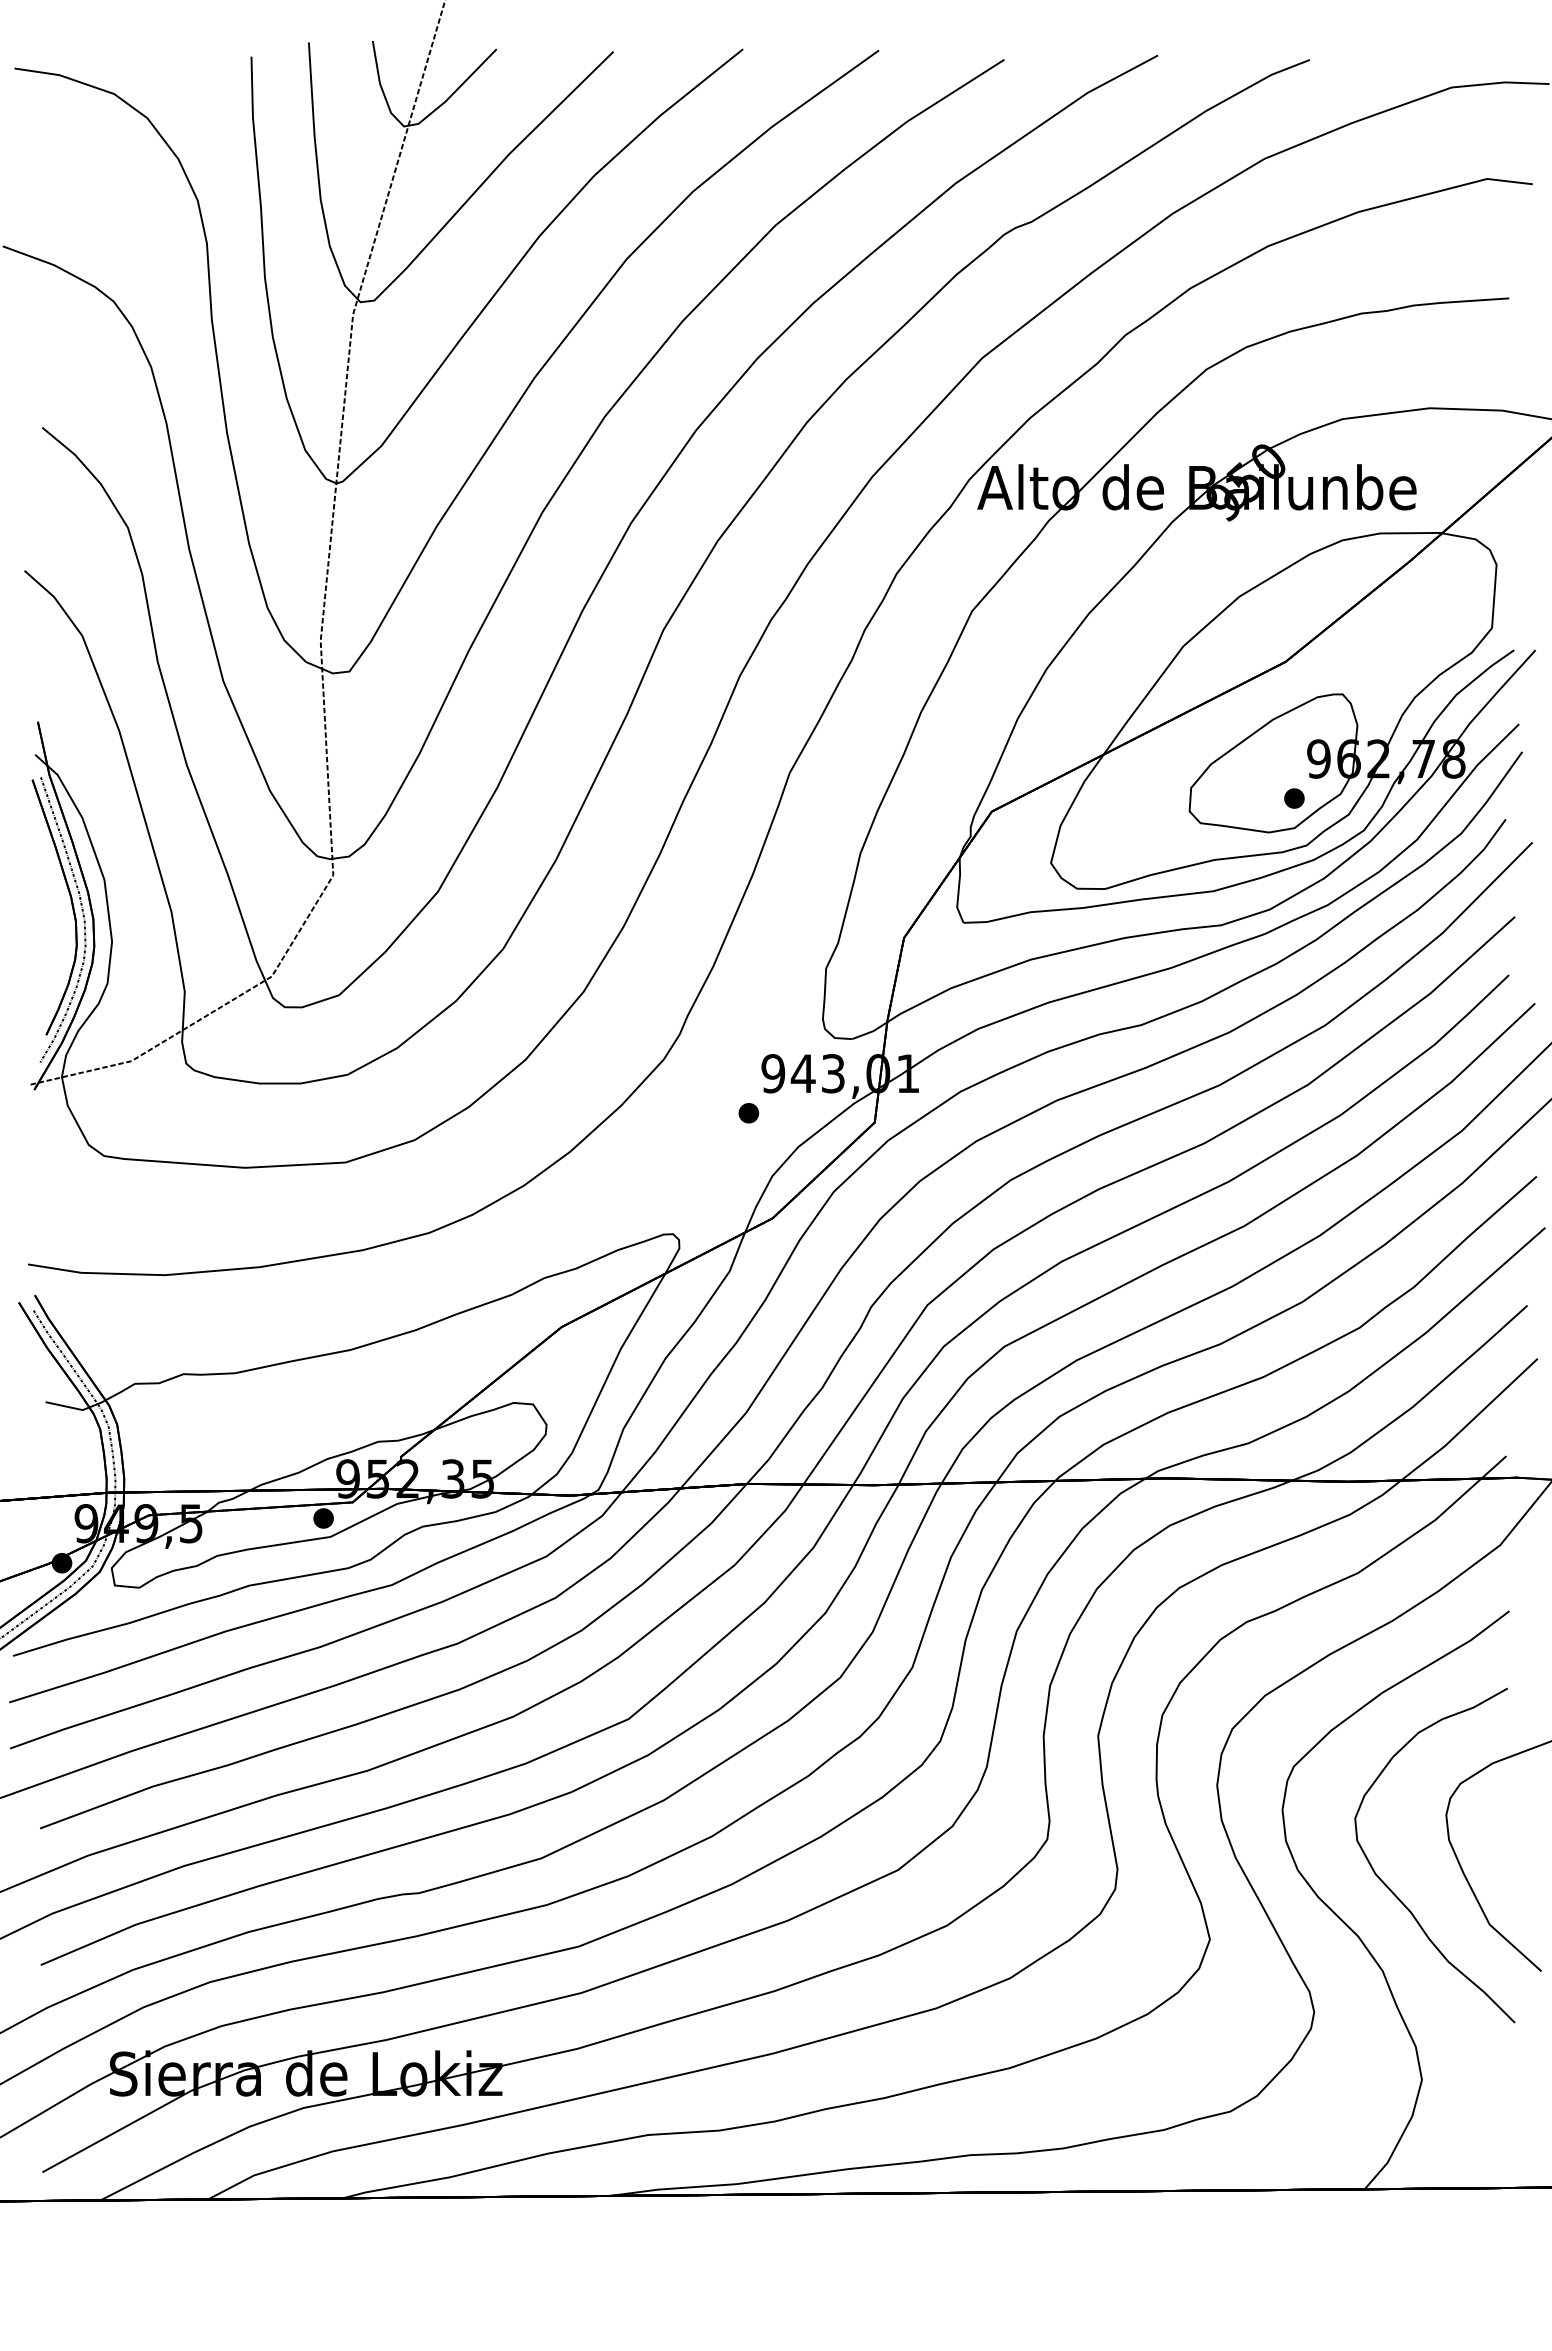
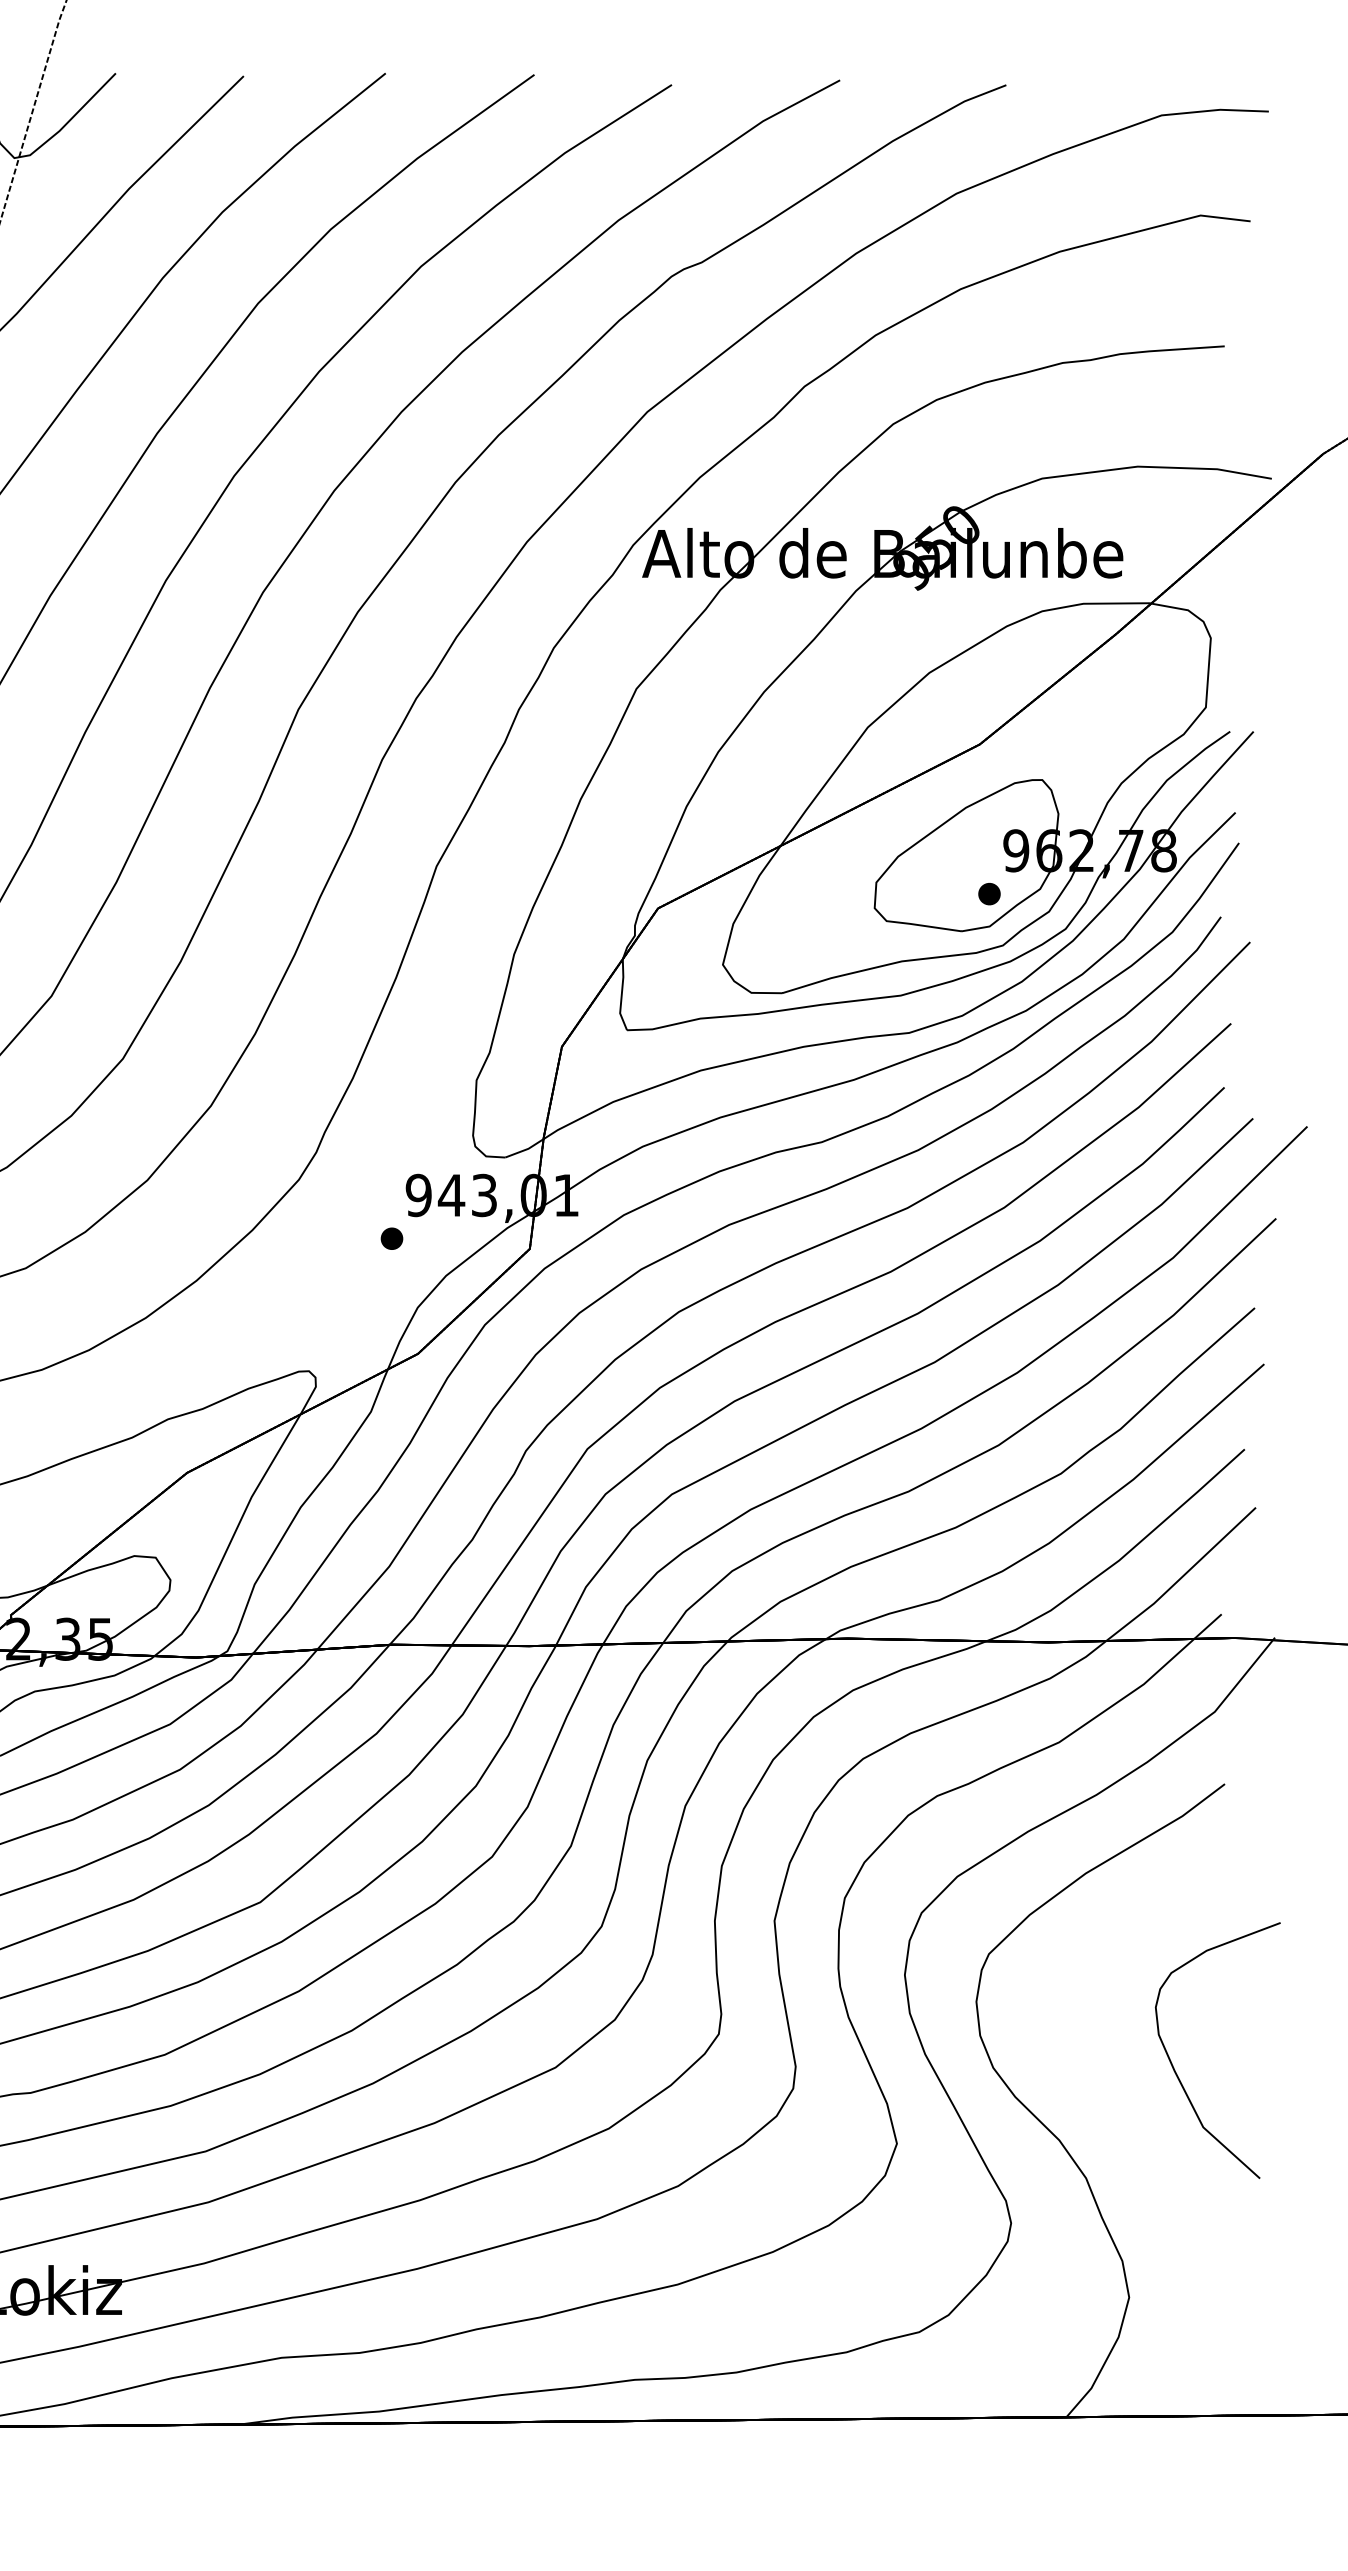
part: (1392, 1890) -> (1096, 2090), removed

